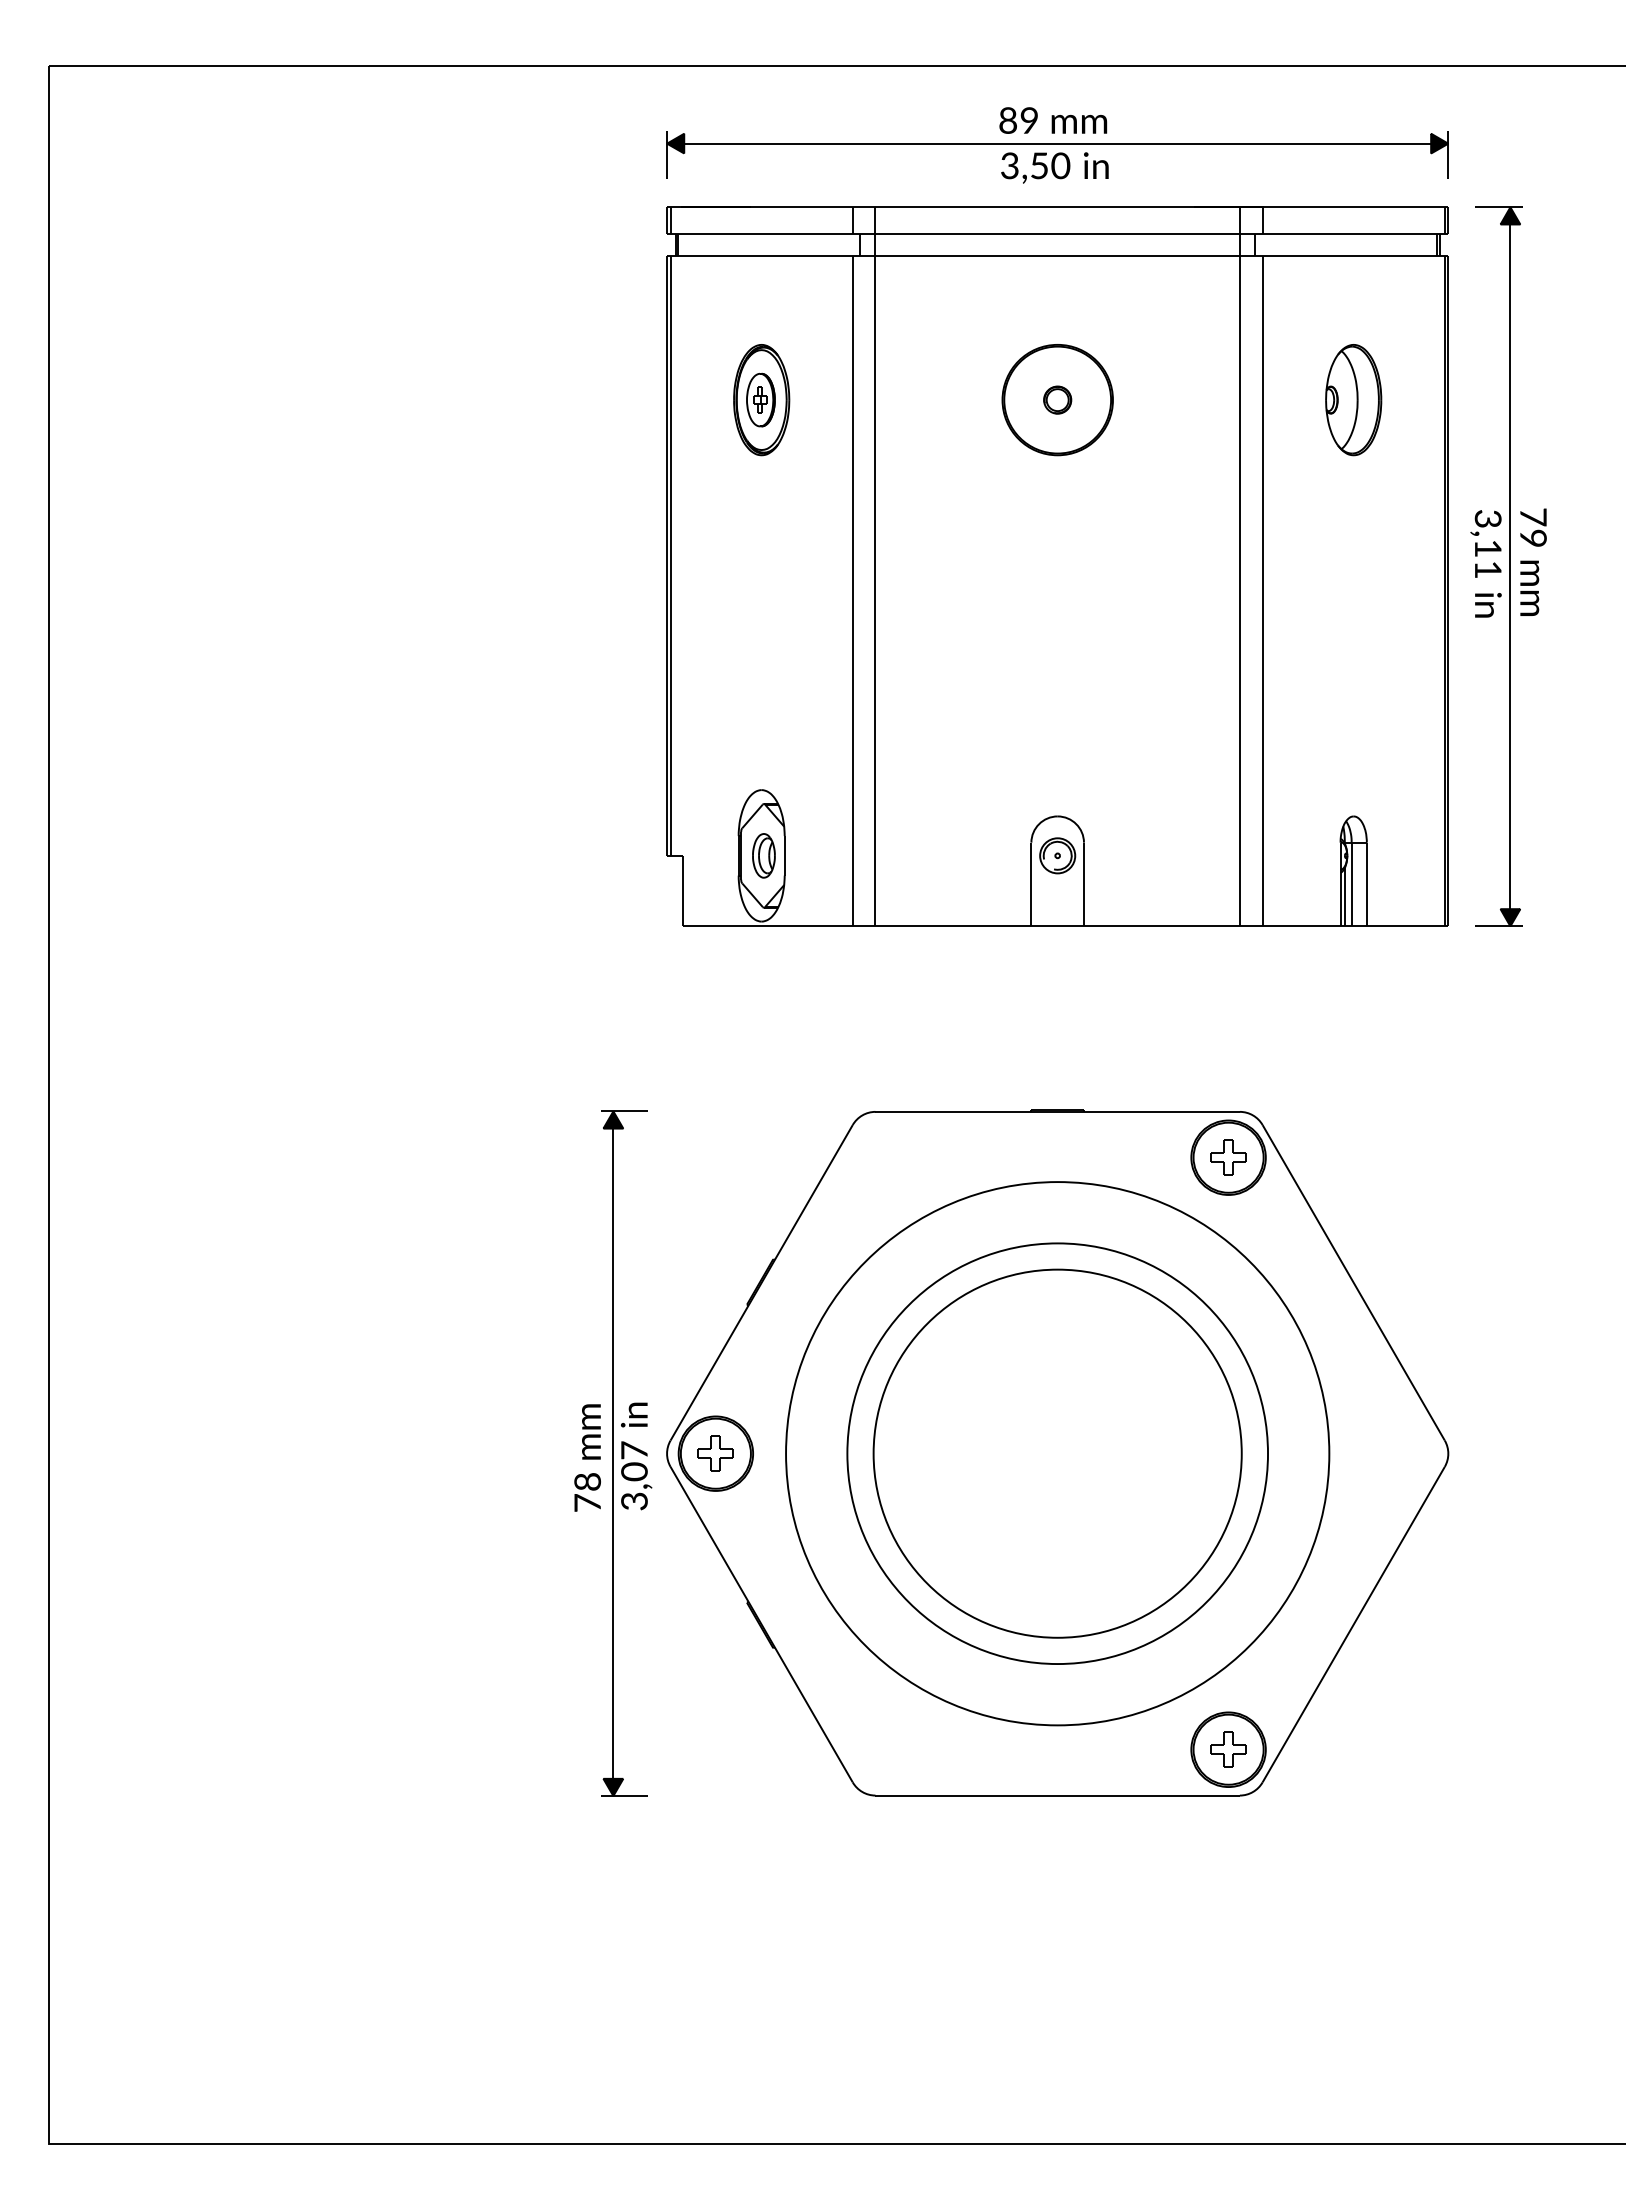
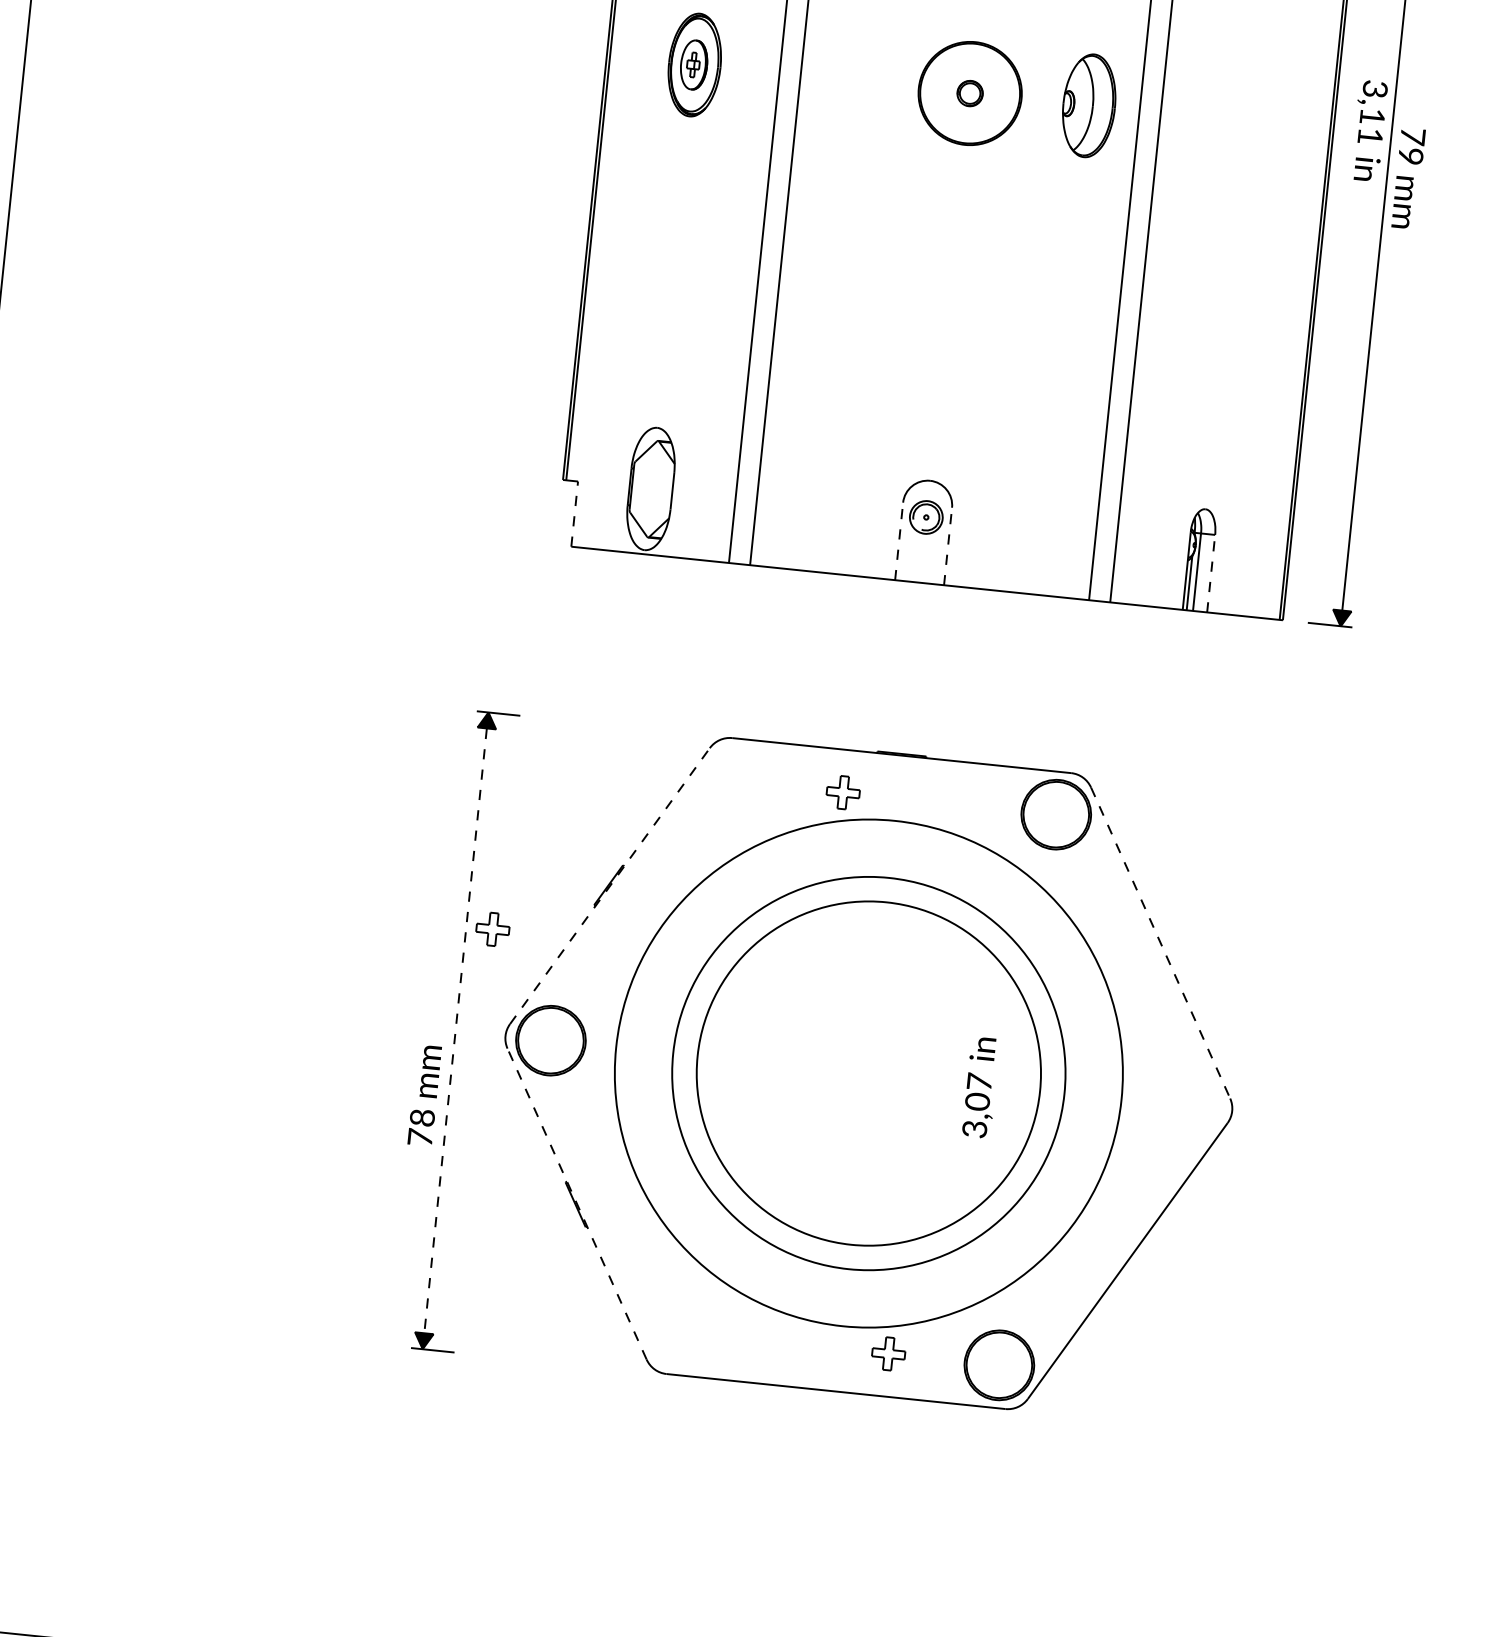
part: (1353, 400) -> (1088, 106), moved
text: (1533, 561) -> (1408, 177), moved
text: (1485, 563) -> (1368, 130), moved
part: (763, 855) -> (652, 488), removed
line: (1031, 884) -> (899, 541), solid -> dashed
line: (1083, 884) -> (947, 546), solid -> dashed
line: (1366, 884) -> (1210, 573), solid -> dashed
line: (683, 890) -> (574, 513), solid -> dashed
part: (1228, 1157) -> (843, 792), moved
line: (761, 1282) -> (609, 885), solid -> dashed
line: (1353, 1283) -> (1160, 943), solid -> dashed
line: (613, 1453) -> (455, 1030), solid -> dashed
part: (715, 1453) -> (492, 929), moved
text: (636, 1456) -> (980, 1087), moved
text: (587, 1457) -> (424, 1095), moved
line: (761, 1624) -> (576, 1203), solid -> dashed
part: (1228, 1749) -> (888, 1353), moved

